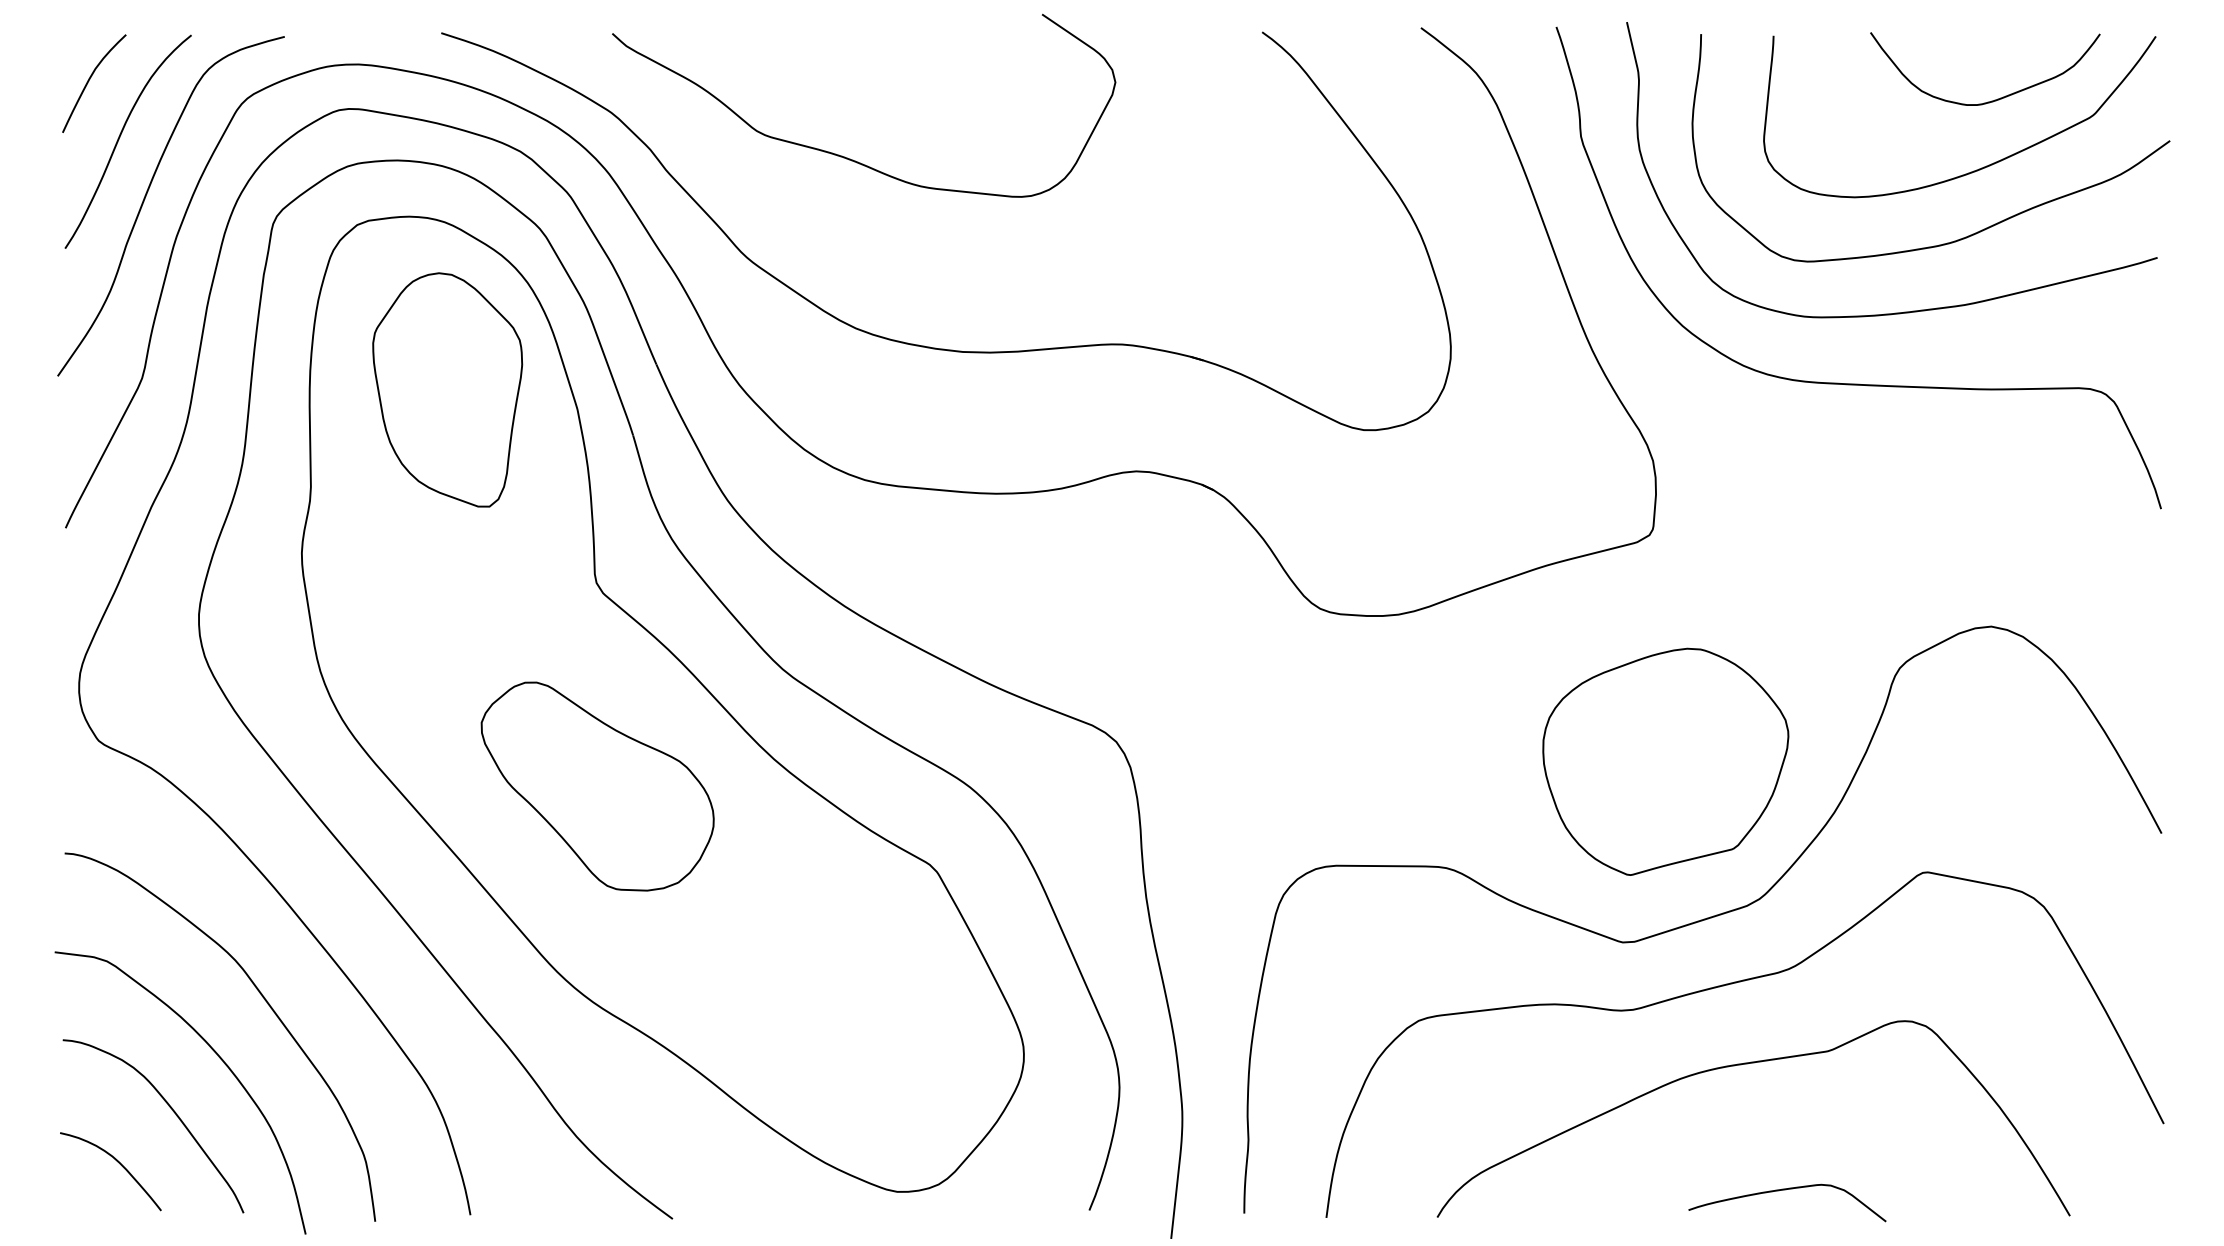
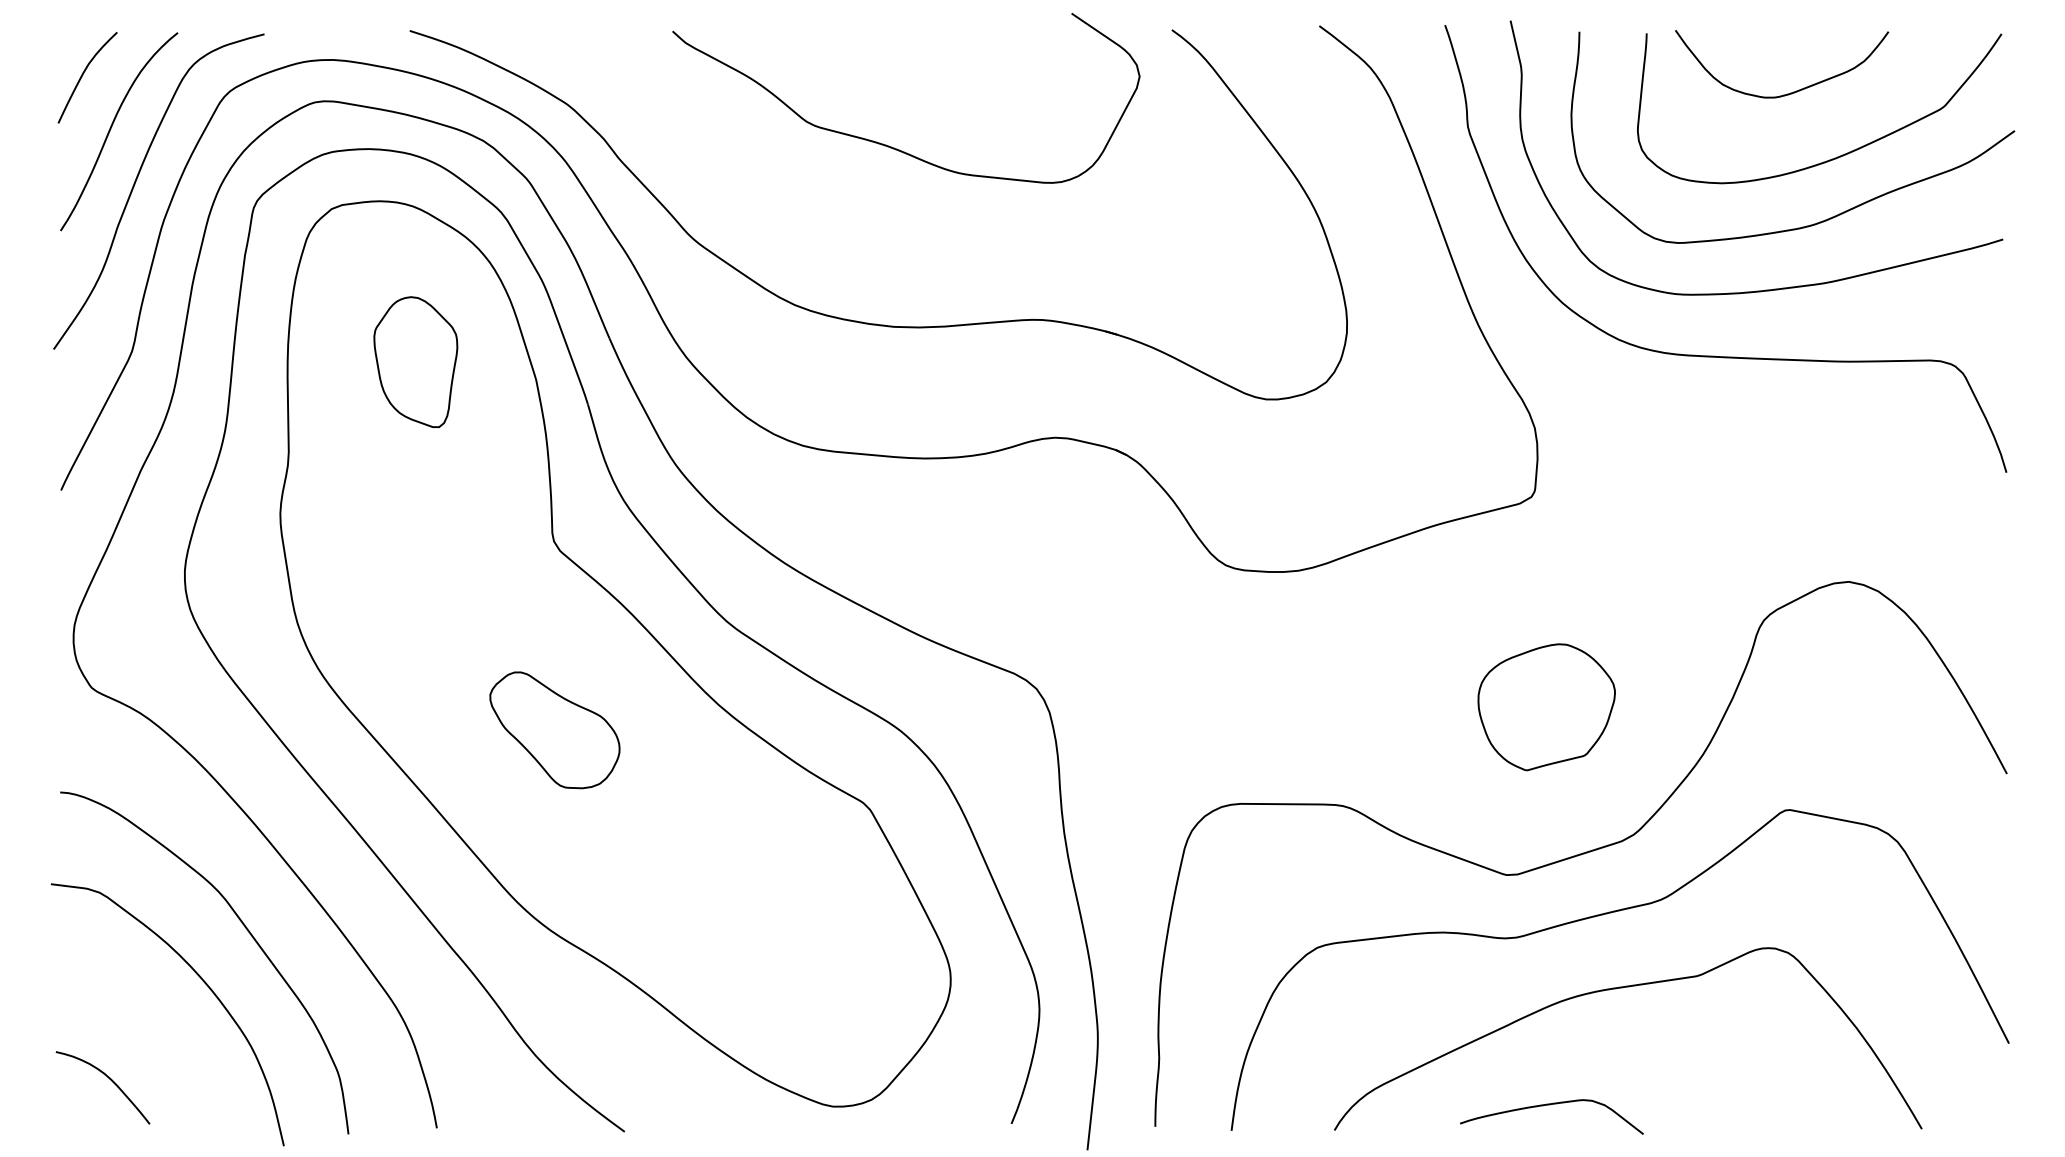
curve: (1994, 99) -> (1790, 92), moved
curve: (842, 155) -> (886, 144), moved
part: (447, 389) -> (415, 361), size x0.6
part: (1665, 761) -> (1546, 707), size x0.6
part: (597, 786) -> (554, 730), size x0.6
curve: (172, 1111) -> (160, 1032), removed
curve: (1786, 1190) -> (1551, 1105), moved

